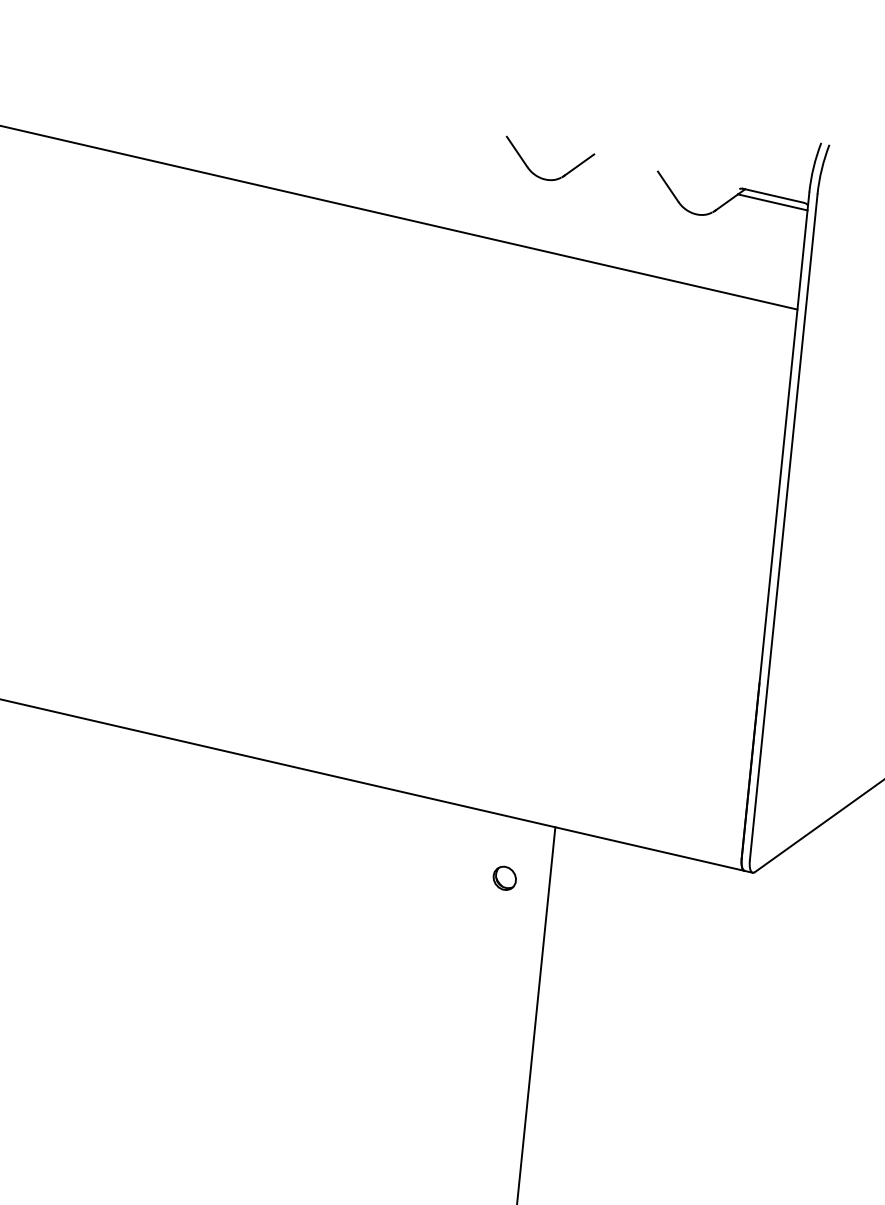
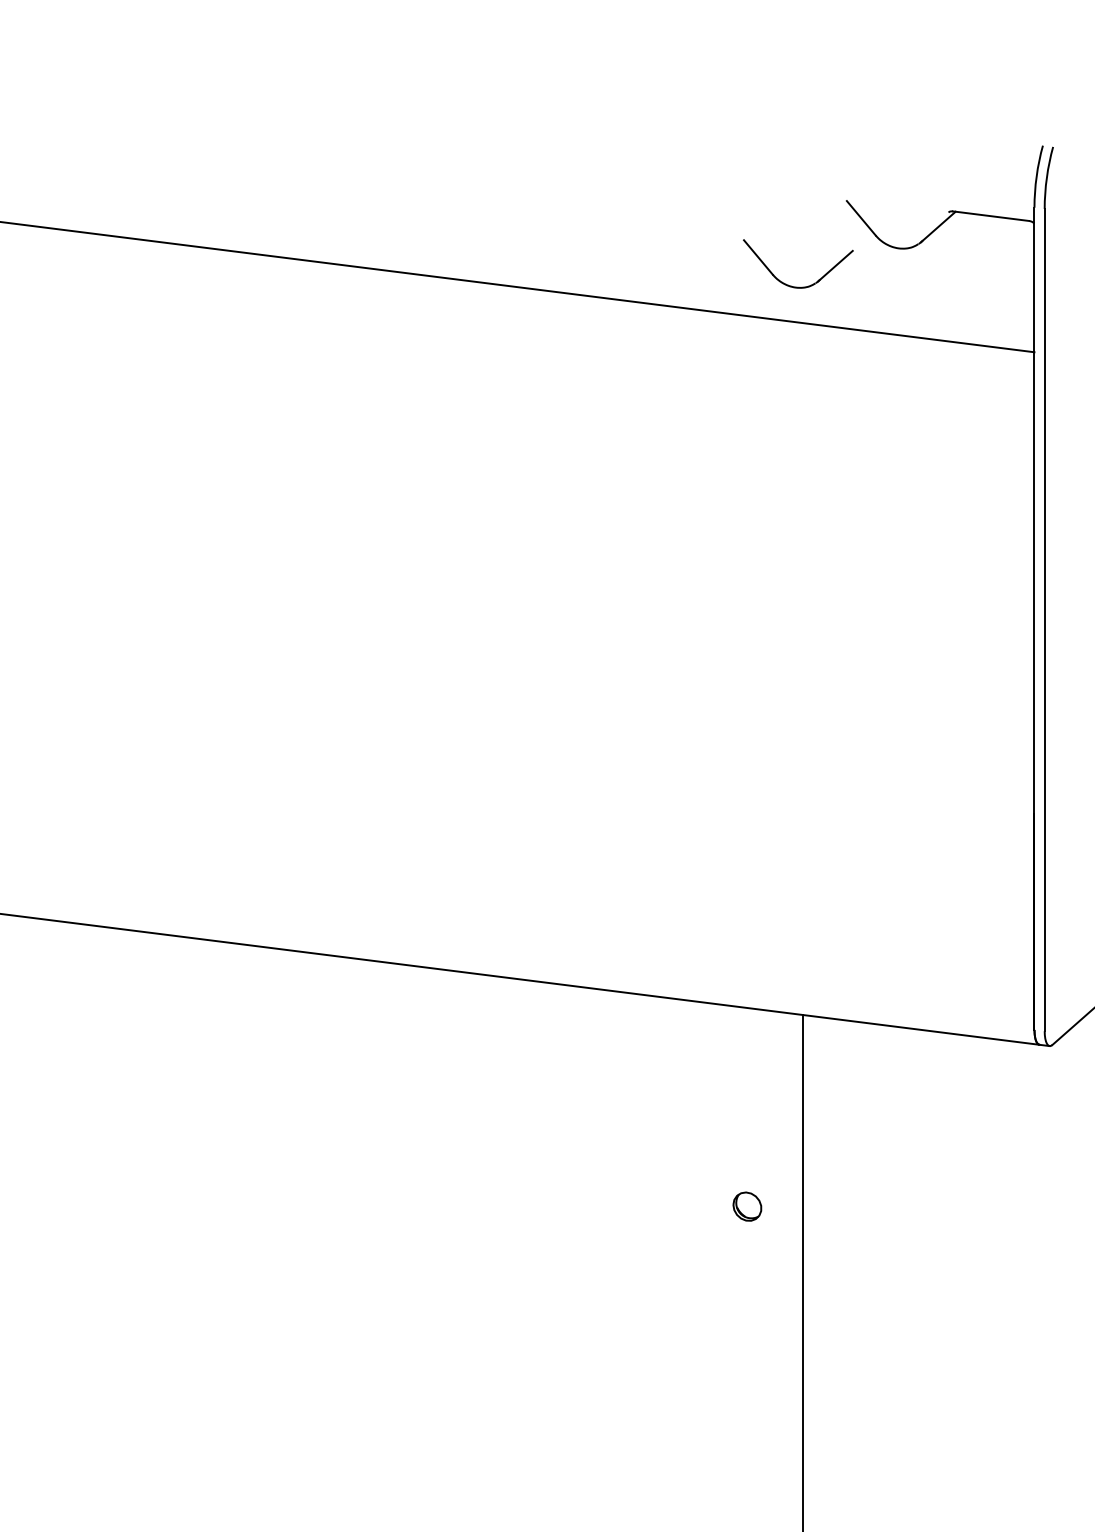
part: (547, 178) -> (798, 286), moved
line: (772, 201) -> (990, 223), removed
part: (504, 878) -> (747, 1206), moved

